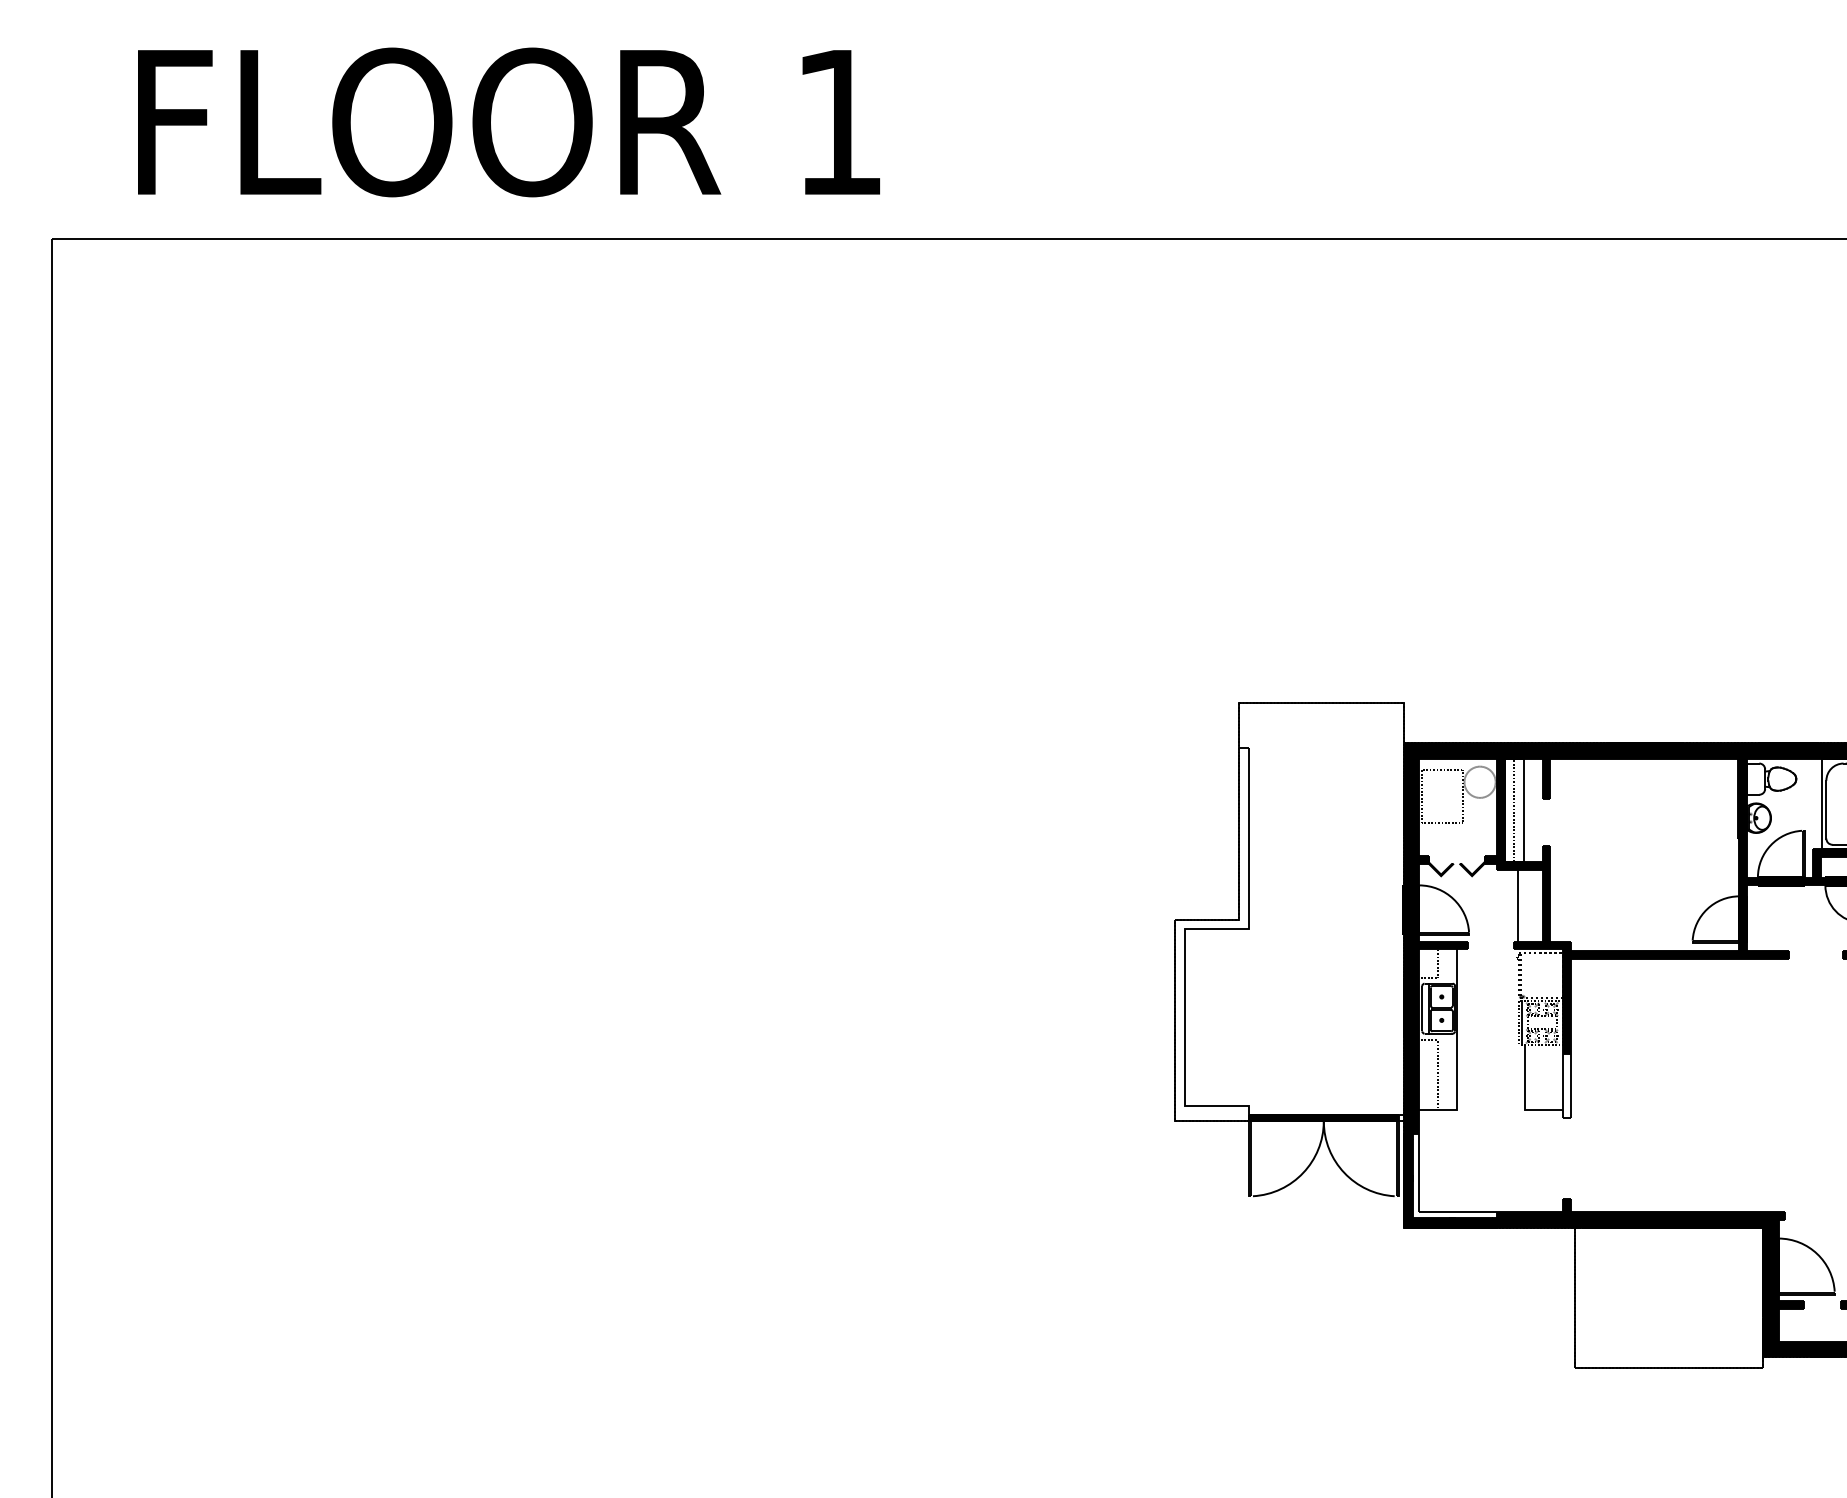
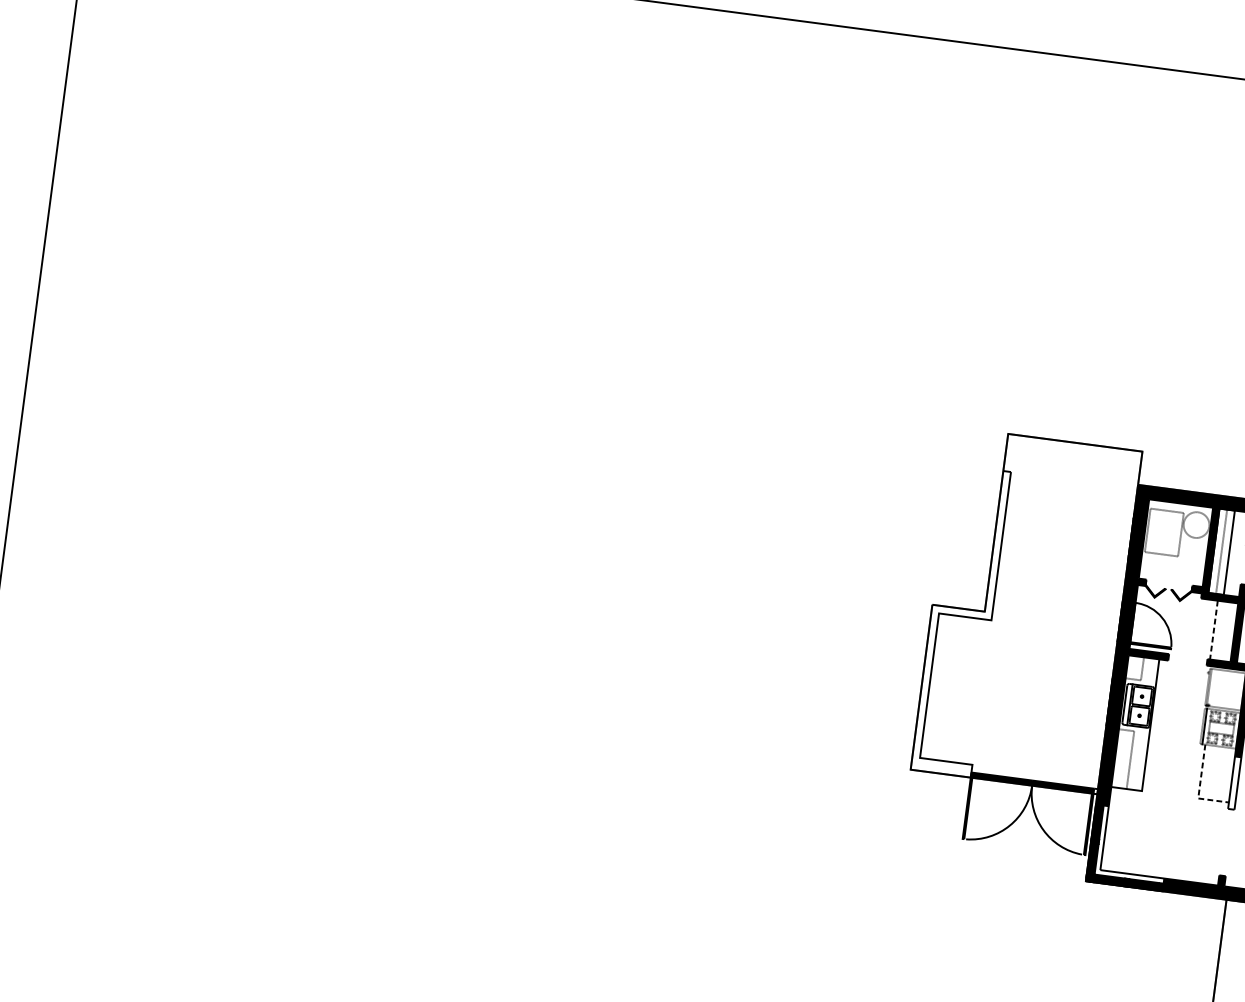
line: (1517, 905) -> (1213, 629), solid -> dashed
line: (1525, 1097) -> (1199, 787), solid -> dashed

